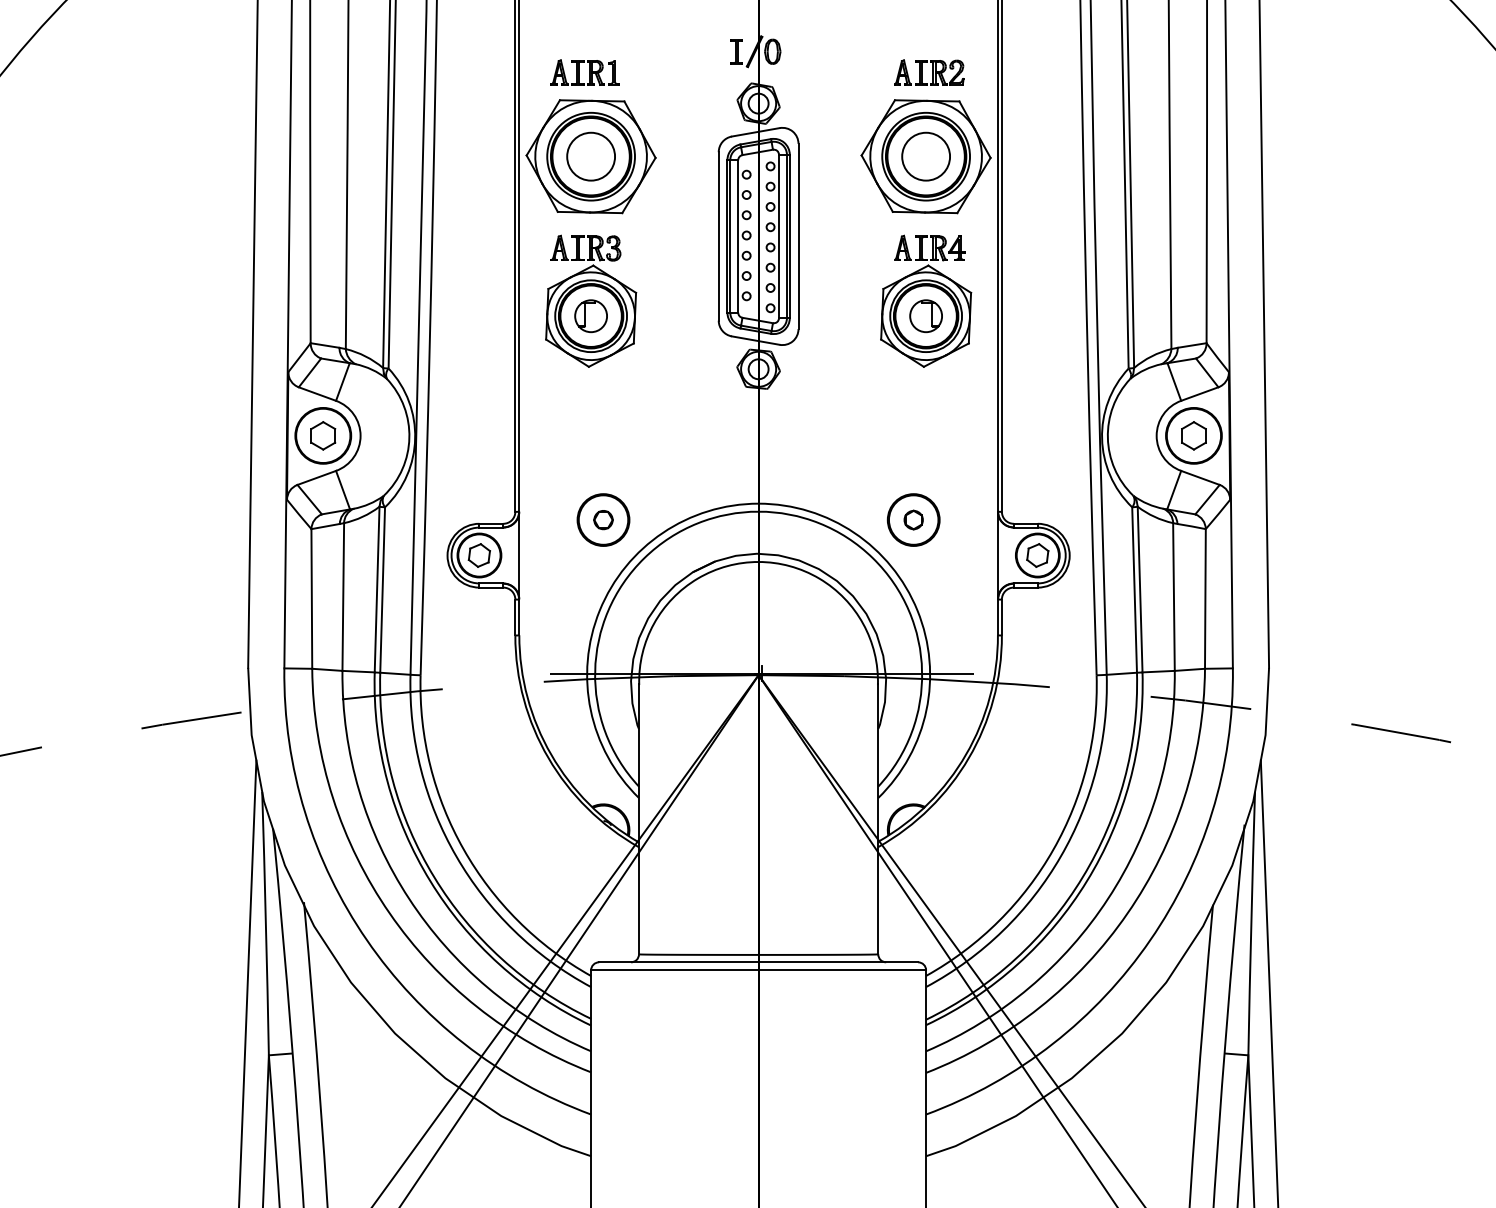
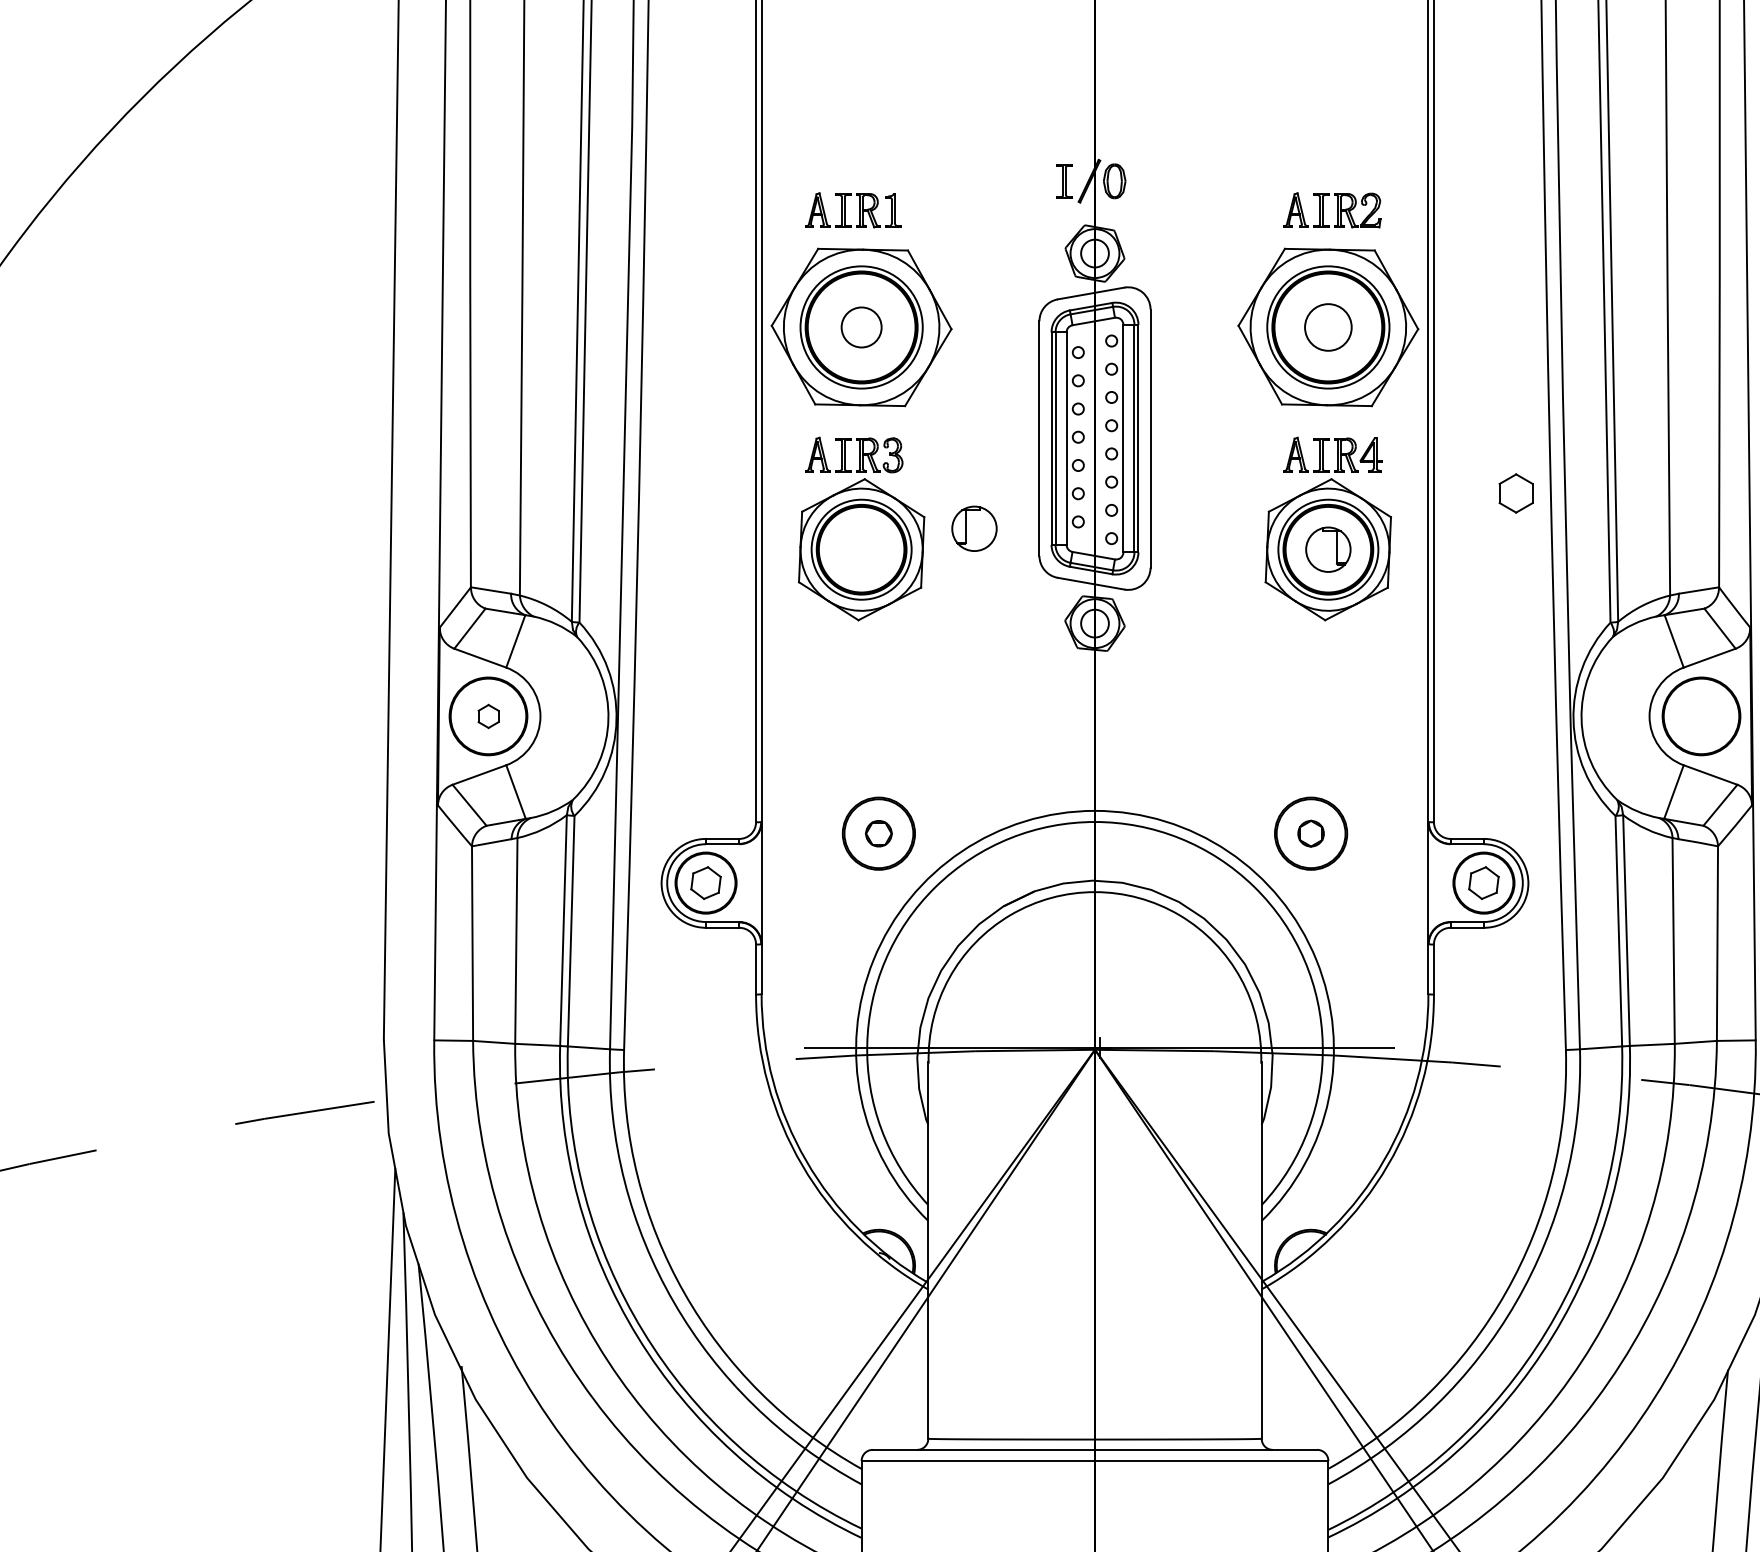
circle: (591, 156) -> (862, 327), size x0.6
circle: (926, 156) -> (1328, 327), size x0.7
part: (590, 316) -> (973, 529), moved
part: (323, 435) -> (488, 715), size x0.6
part: (1193, 435) -> (1515, 492), moved

